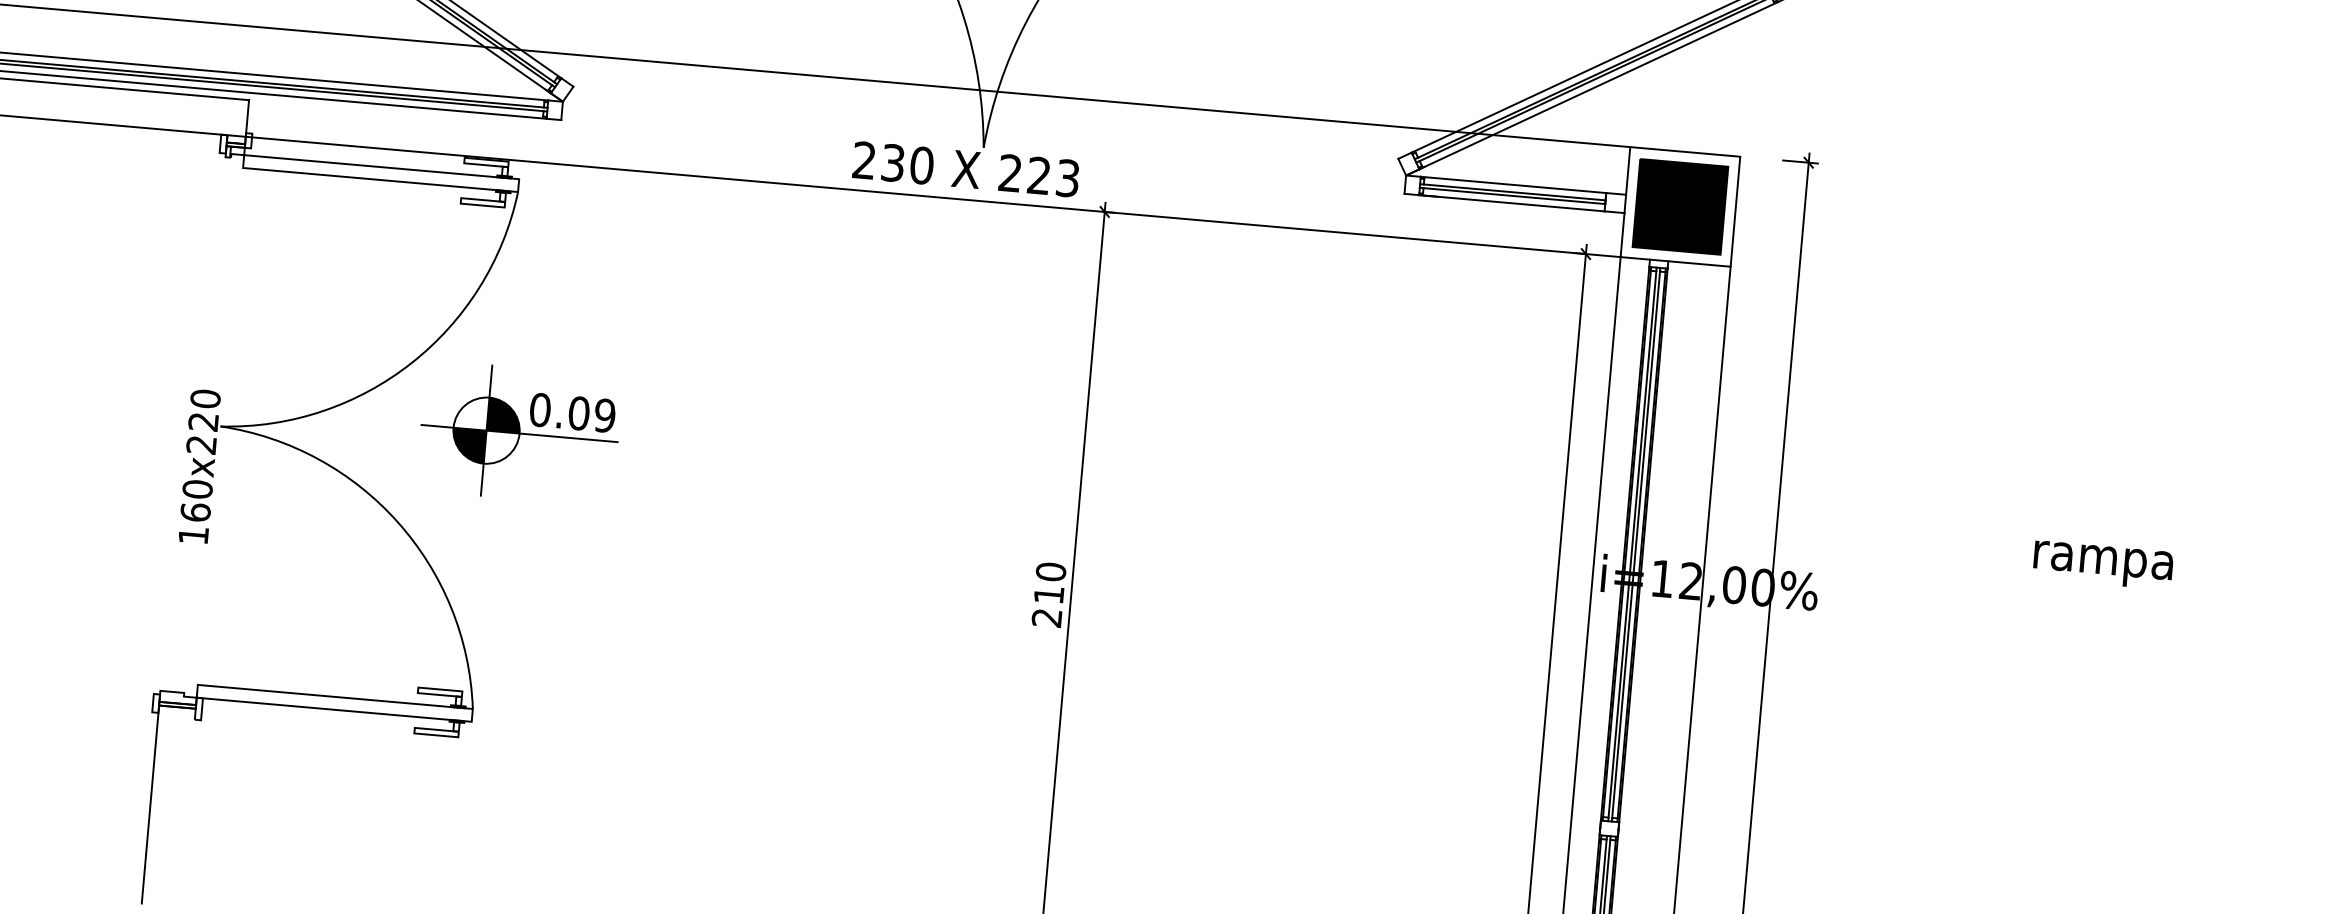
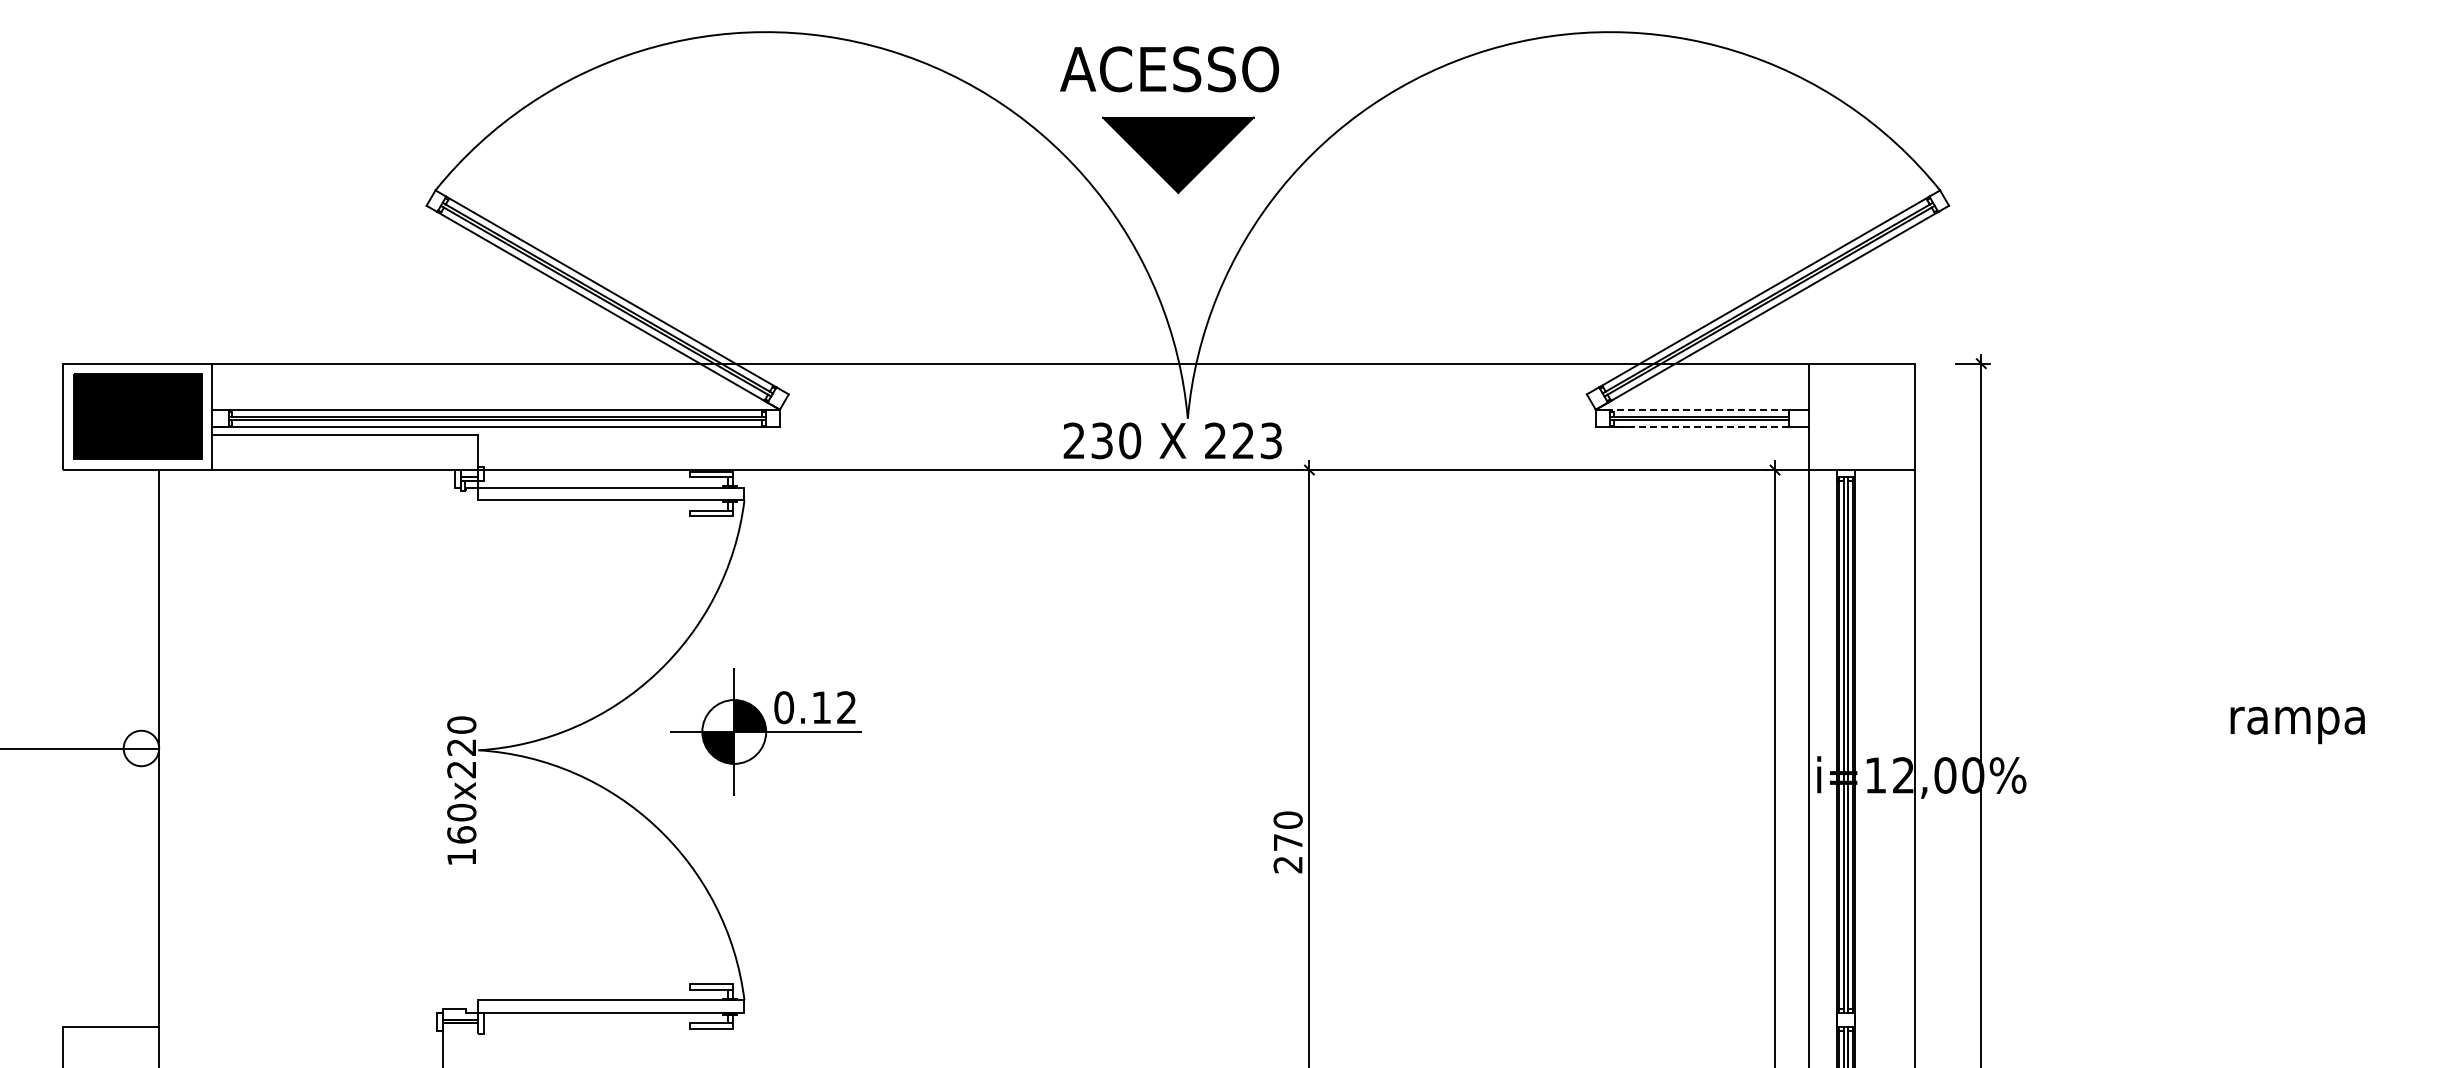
line: (1513, 184) -> (1699, 409), solid -> dashed
line: (1511, 203) -> (1699, 427), solid -> dashed
part: (1680, 206) -> (1861, 416), removed
text: (591, 414) -> (833, 707), 0.09 -> 0.12
text: (1049, 595) -> (1288, 842), 210 -> 270

